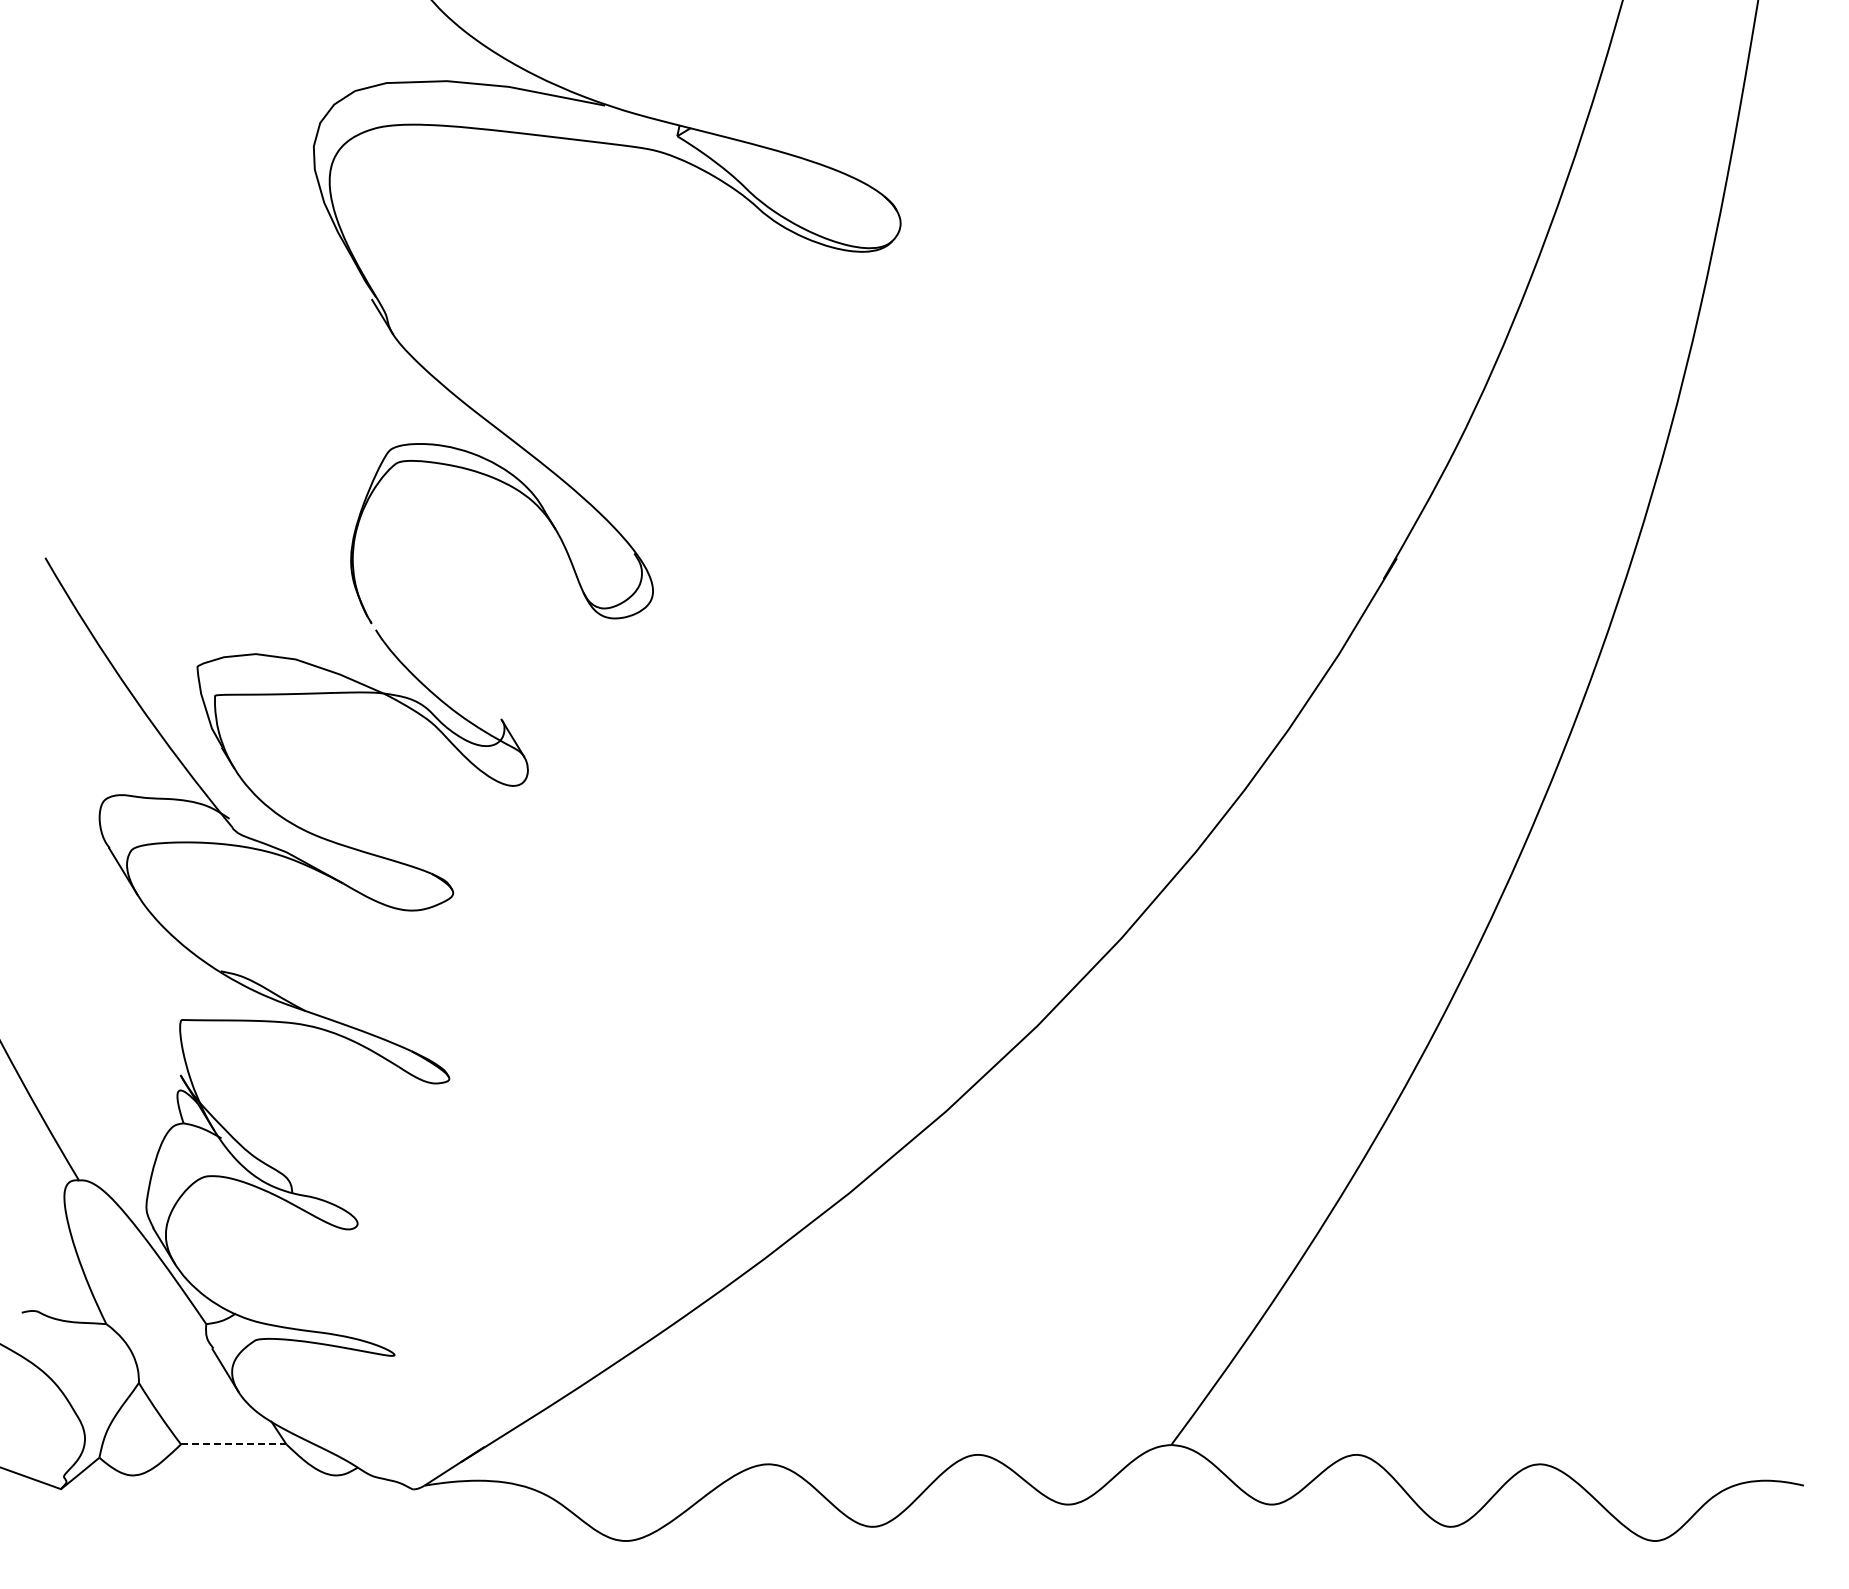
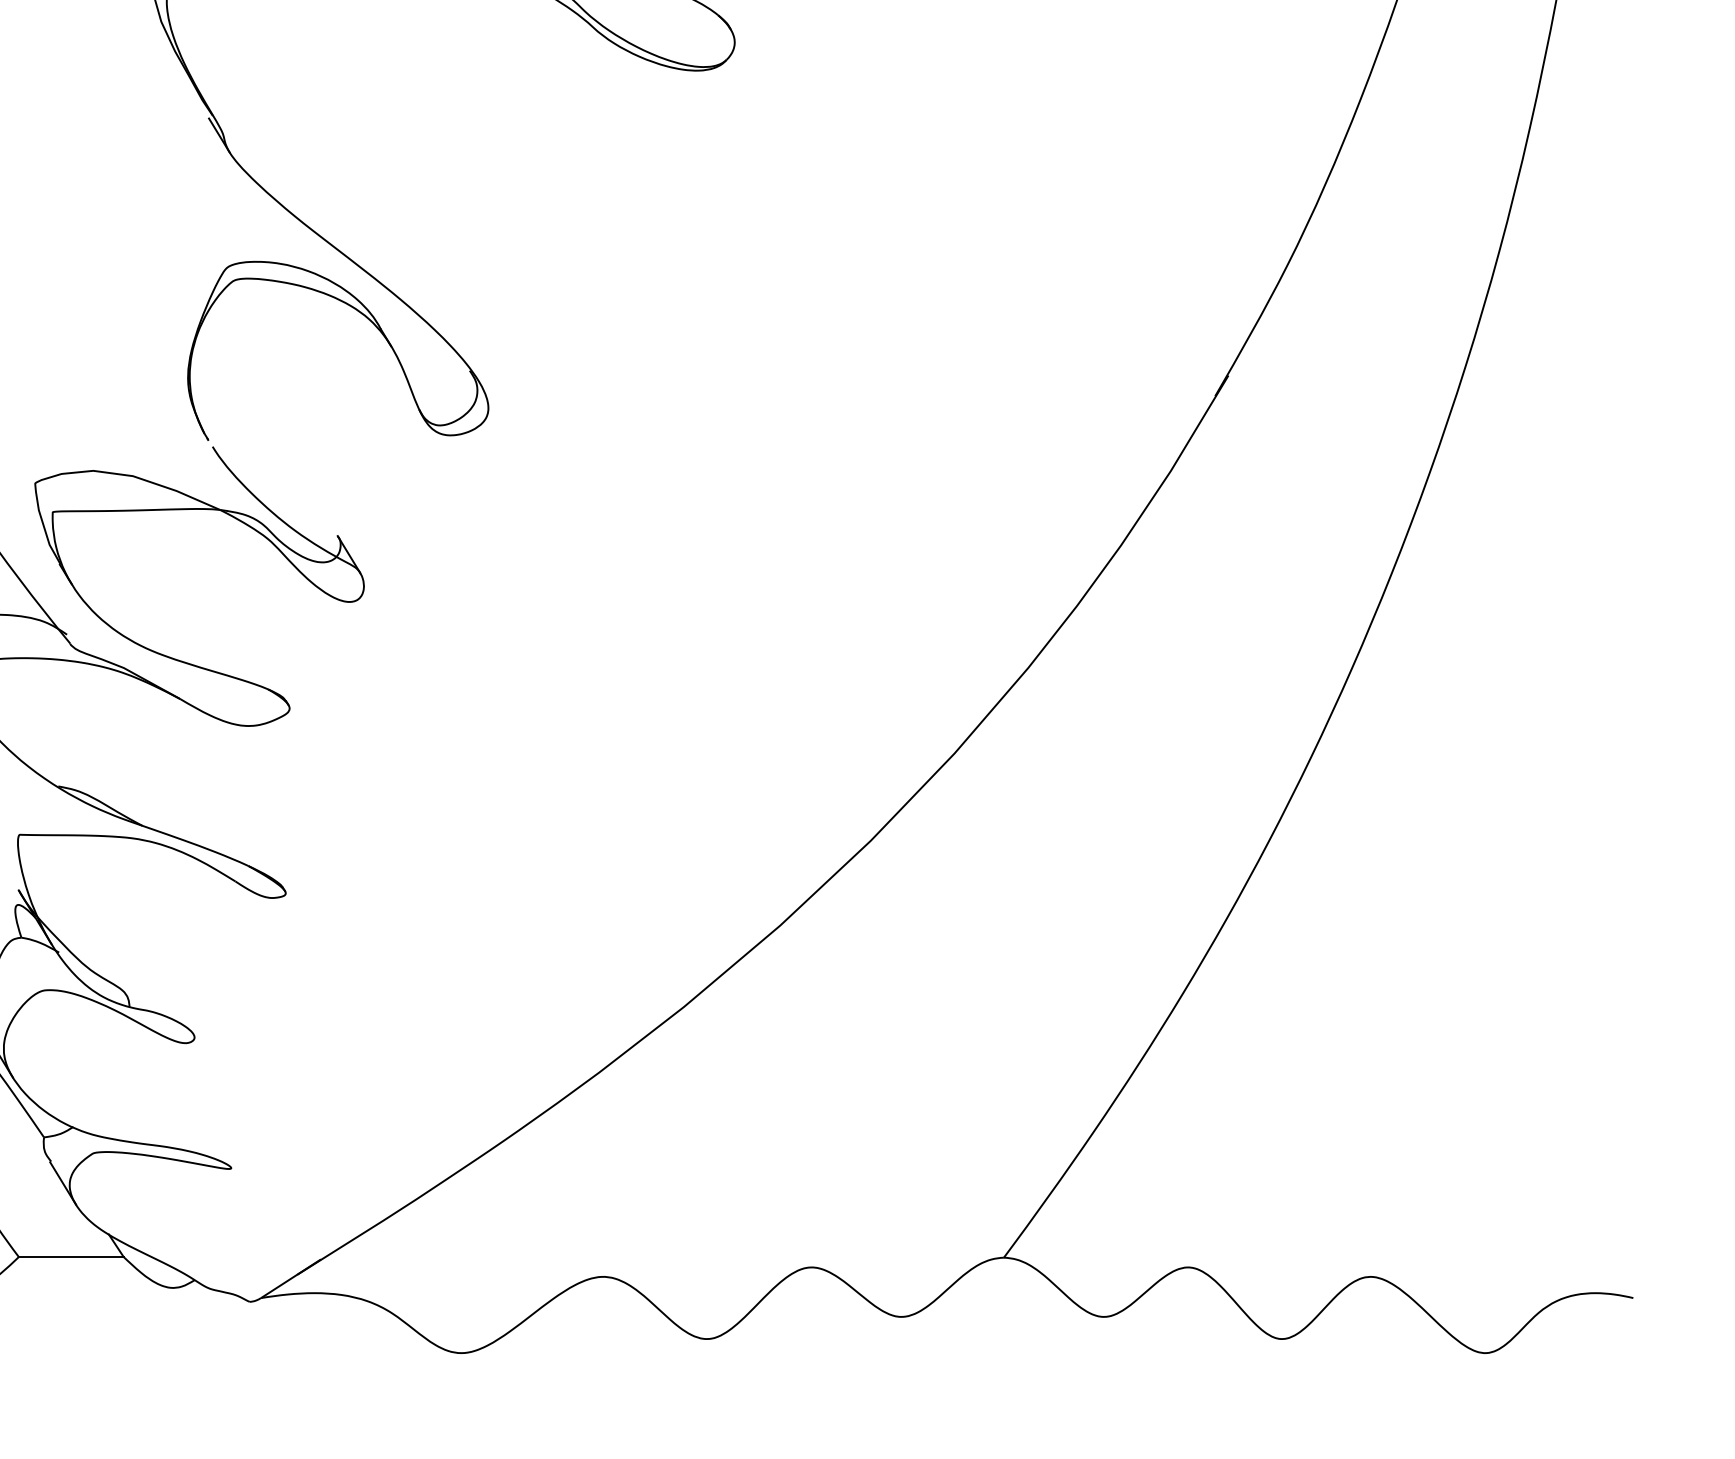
line: (233, 1444) -> (71, 1257), dashed -> solid

